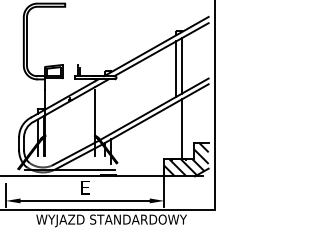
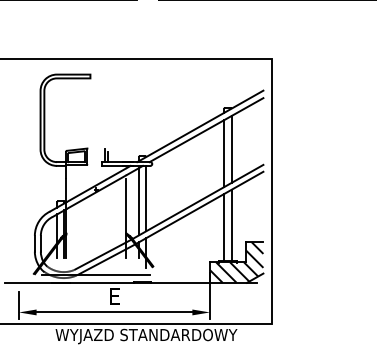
line: (111, 106) -> (146, 198), added
line: (105, 108) -> (139, 201), added
line: (176, 130) -> (224, 227), added

